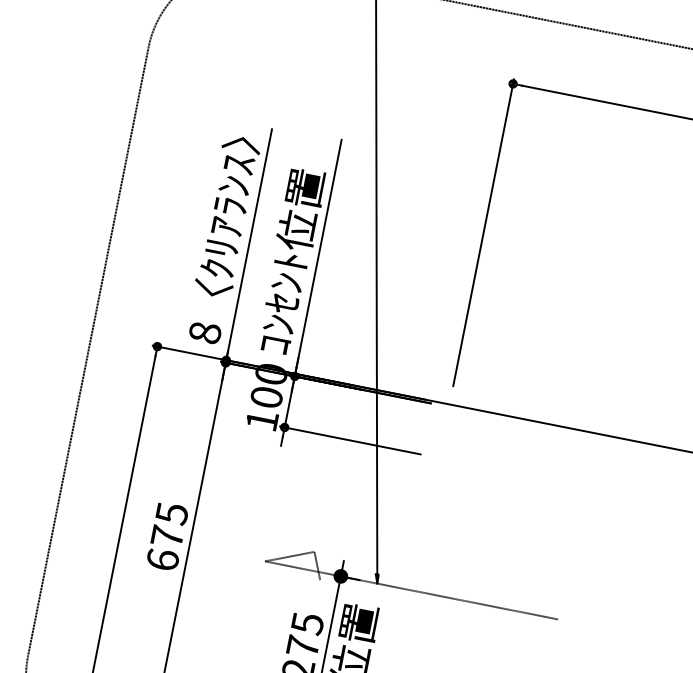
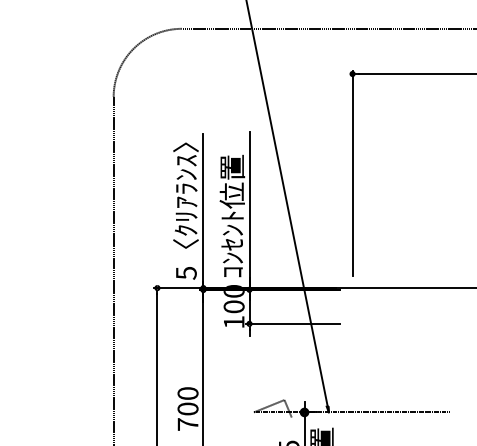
text: (204, 331) -> (185, 272), 8 -> 5
text: (166, 535) -> (187, 408), 675 -> 700

